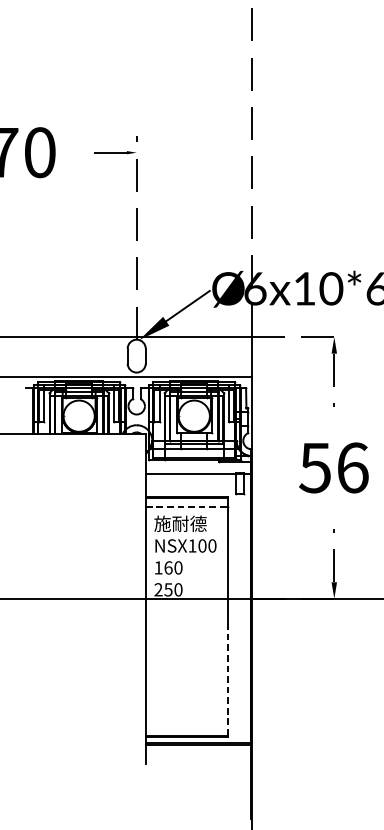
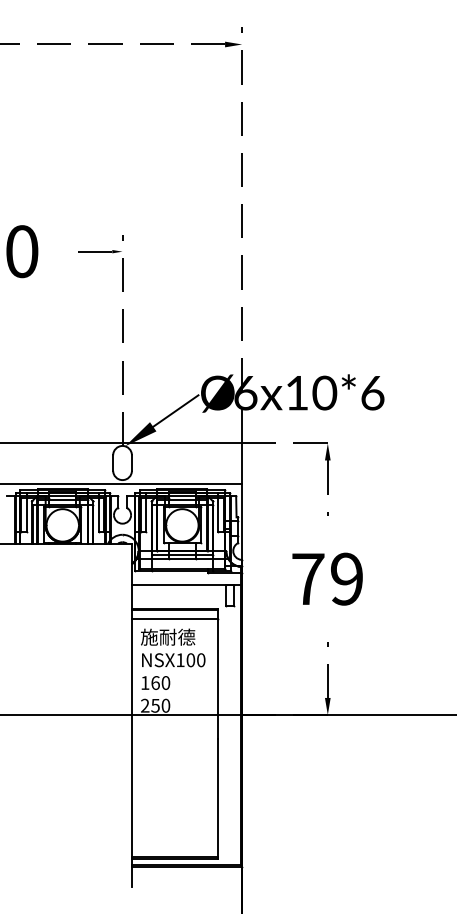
text: (334, 467) -> (327, 578), 56 -> 79
line: (186, 506) -> (174, 619), dashed -> solid
line: (228, 678) -> (217, 797), dashed -> solid

